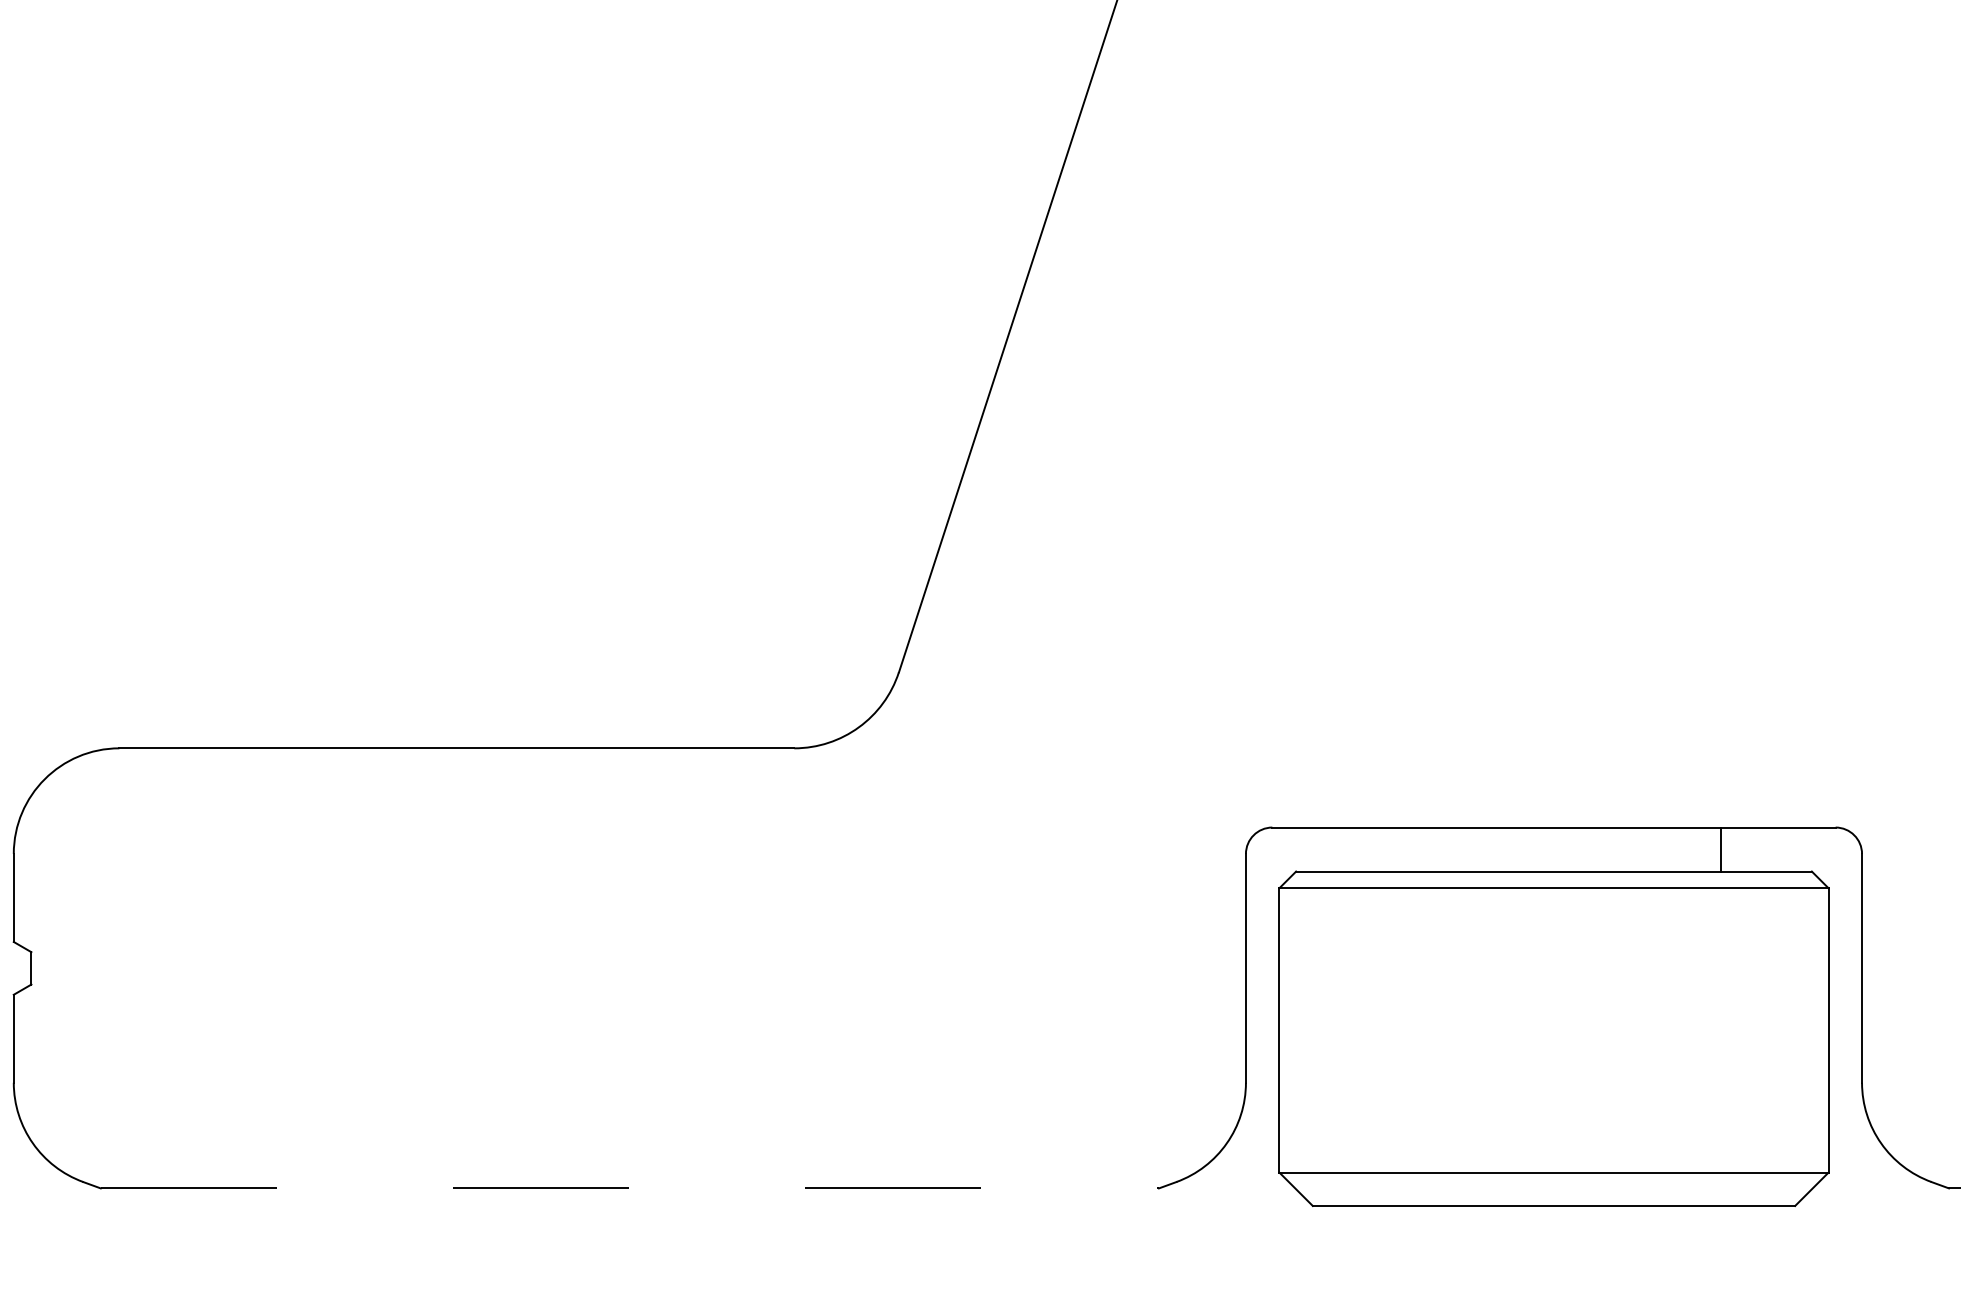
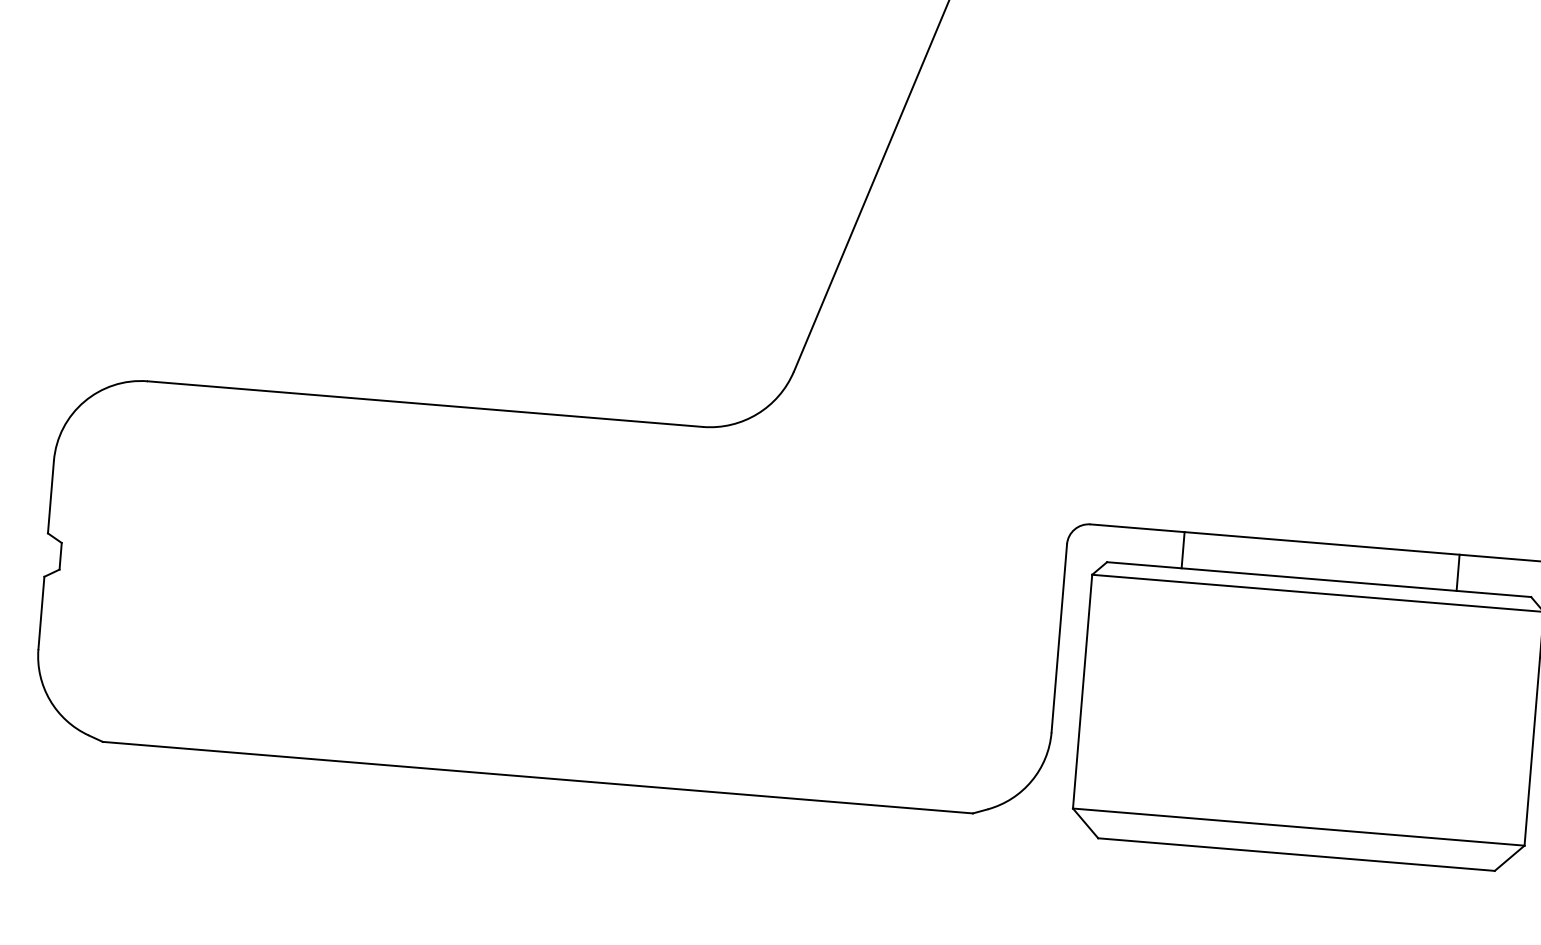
line: (1386, 849) -> (1182, 550), added
line: (630, 1188) -> (538, 777), dashed -> solid

